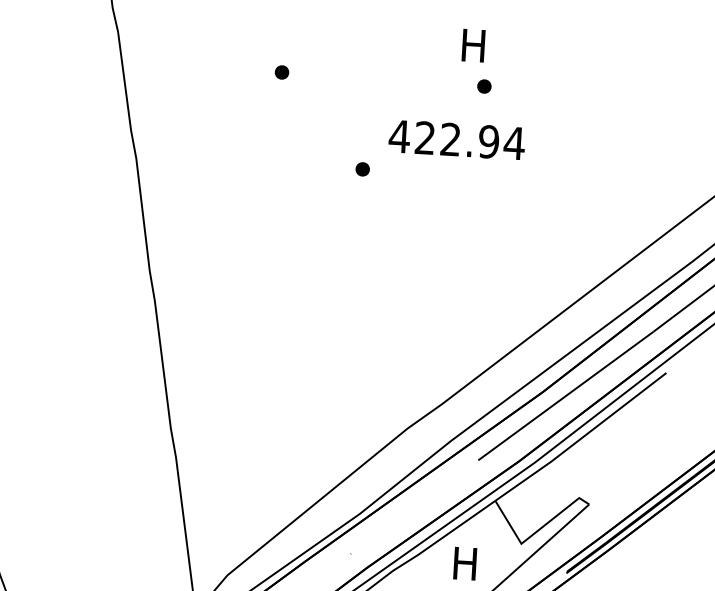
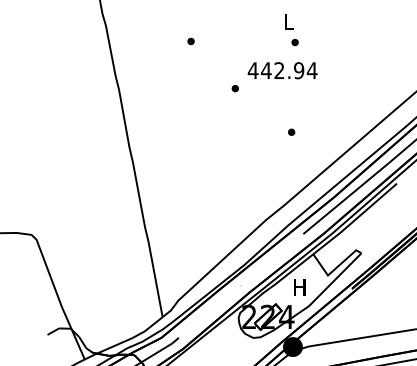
text: (473, 44) -> (288, 21), H -> L
text: (423, 137) -> (265, 70), 422.94 -> 442.94
part: (467, 259) -> (291, 131), added

